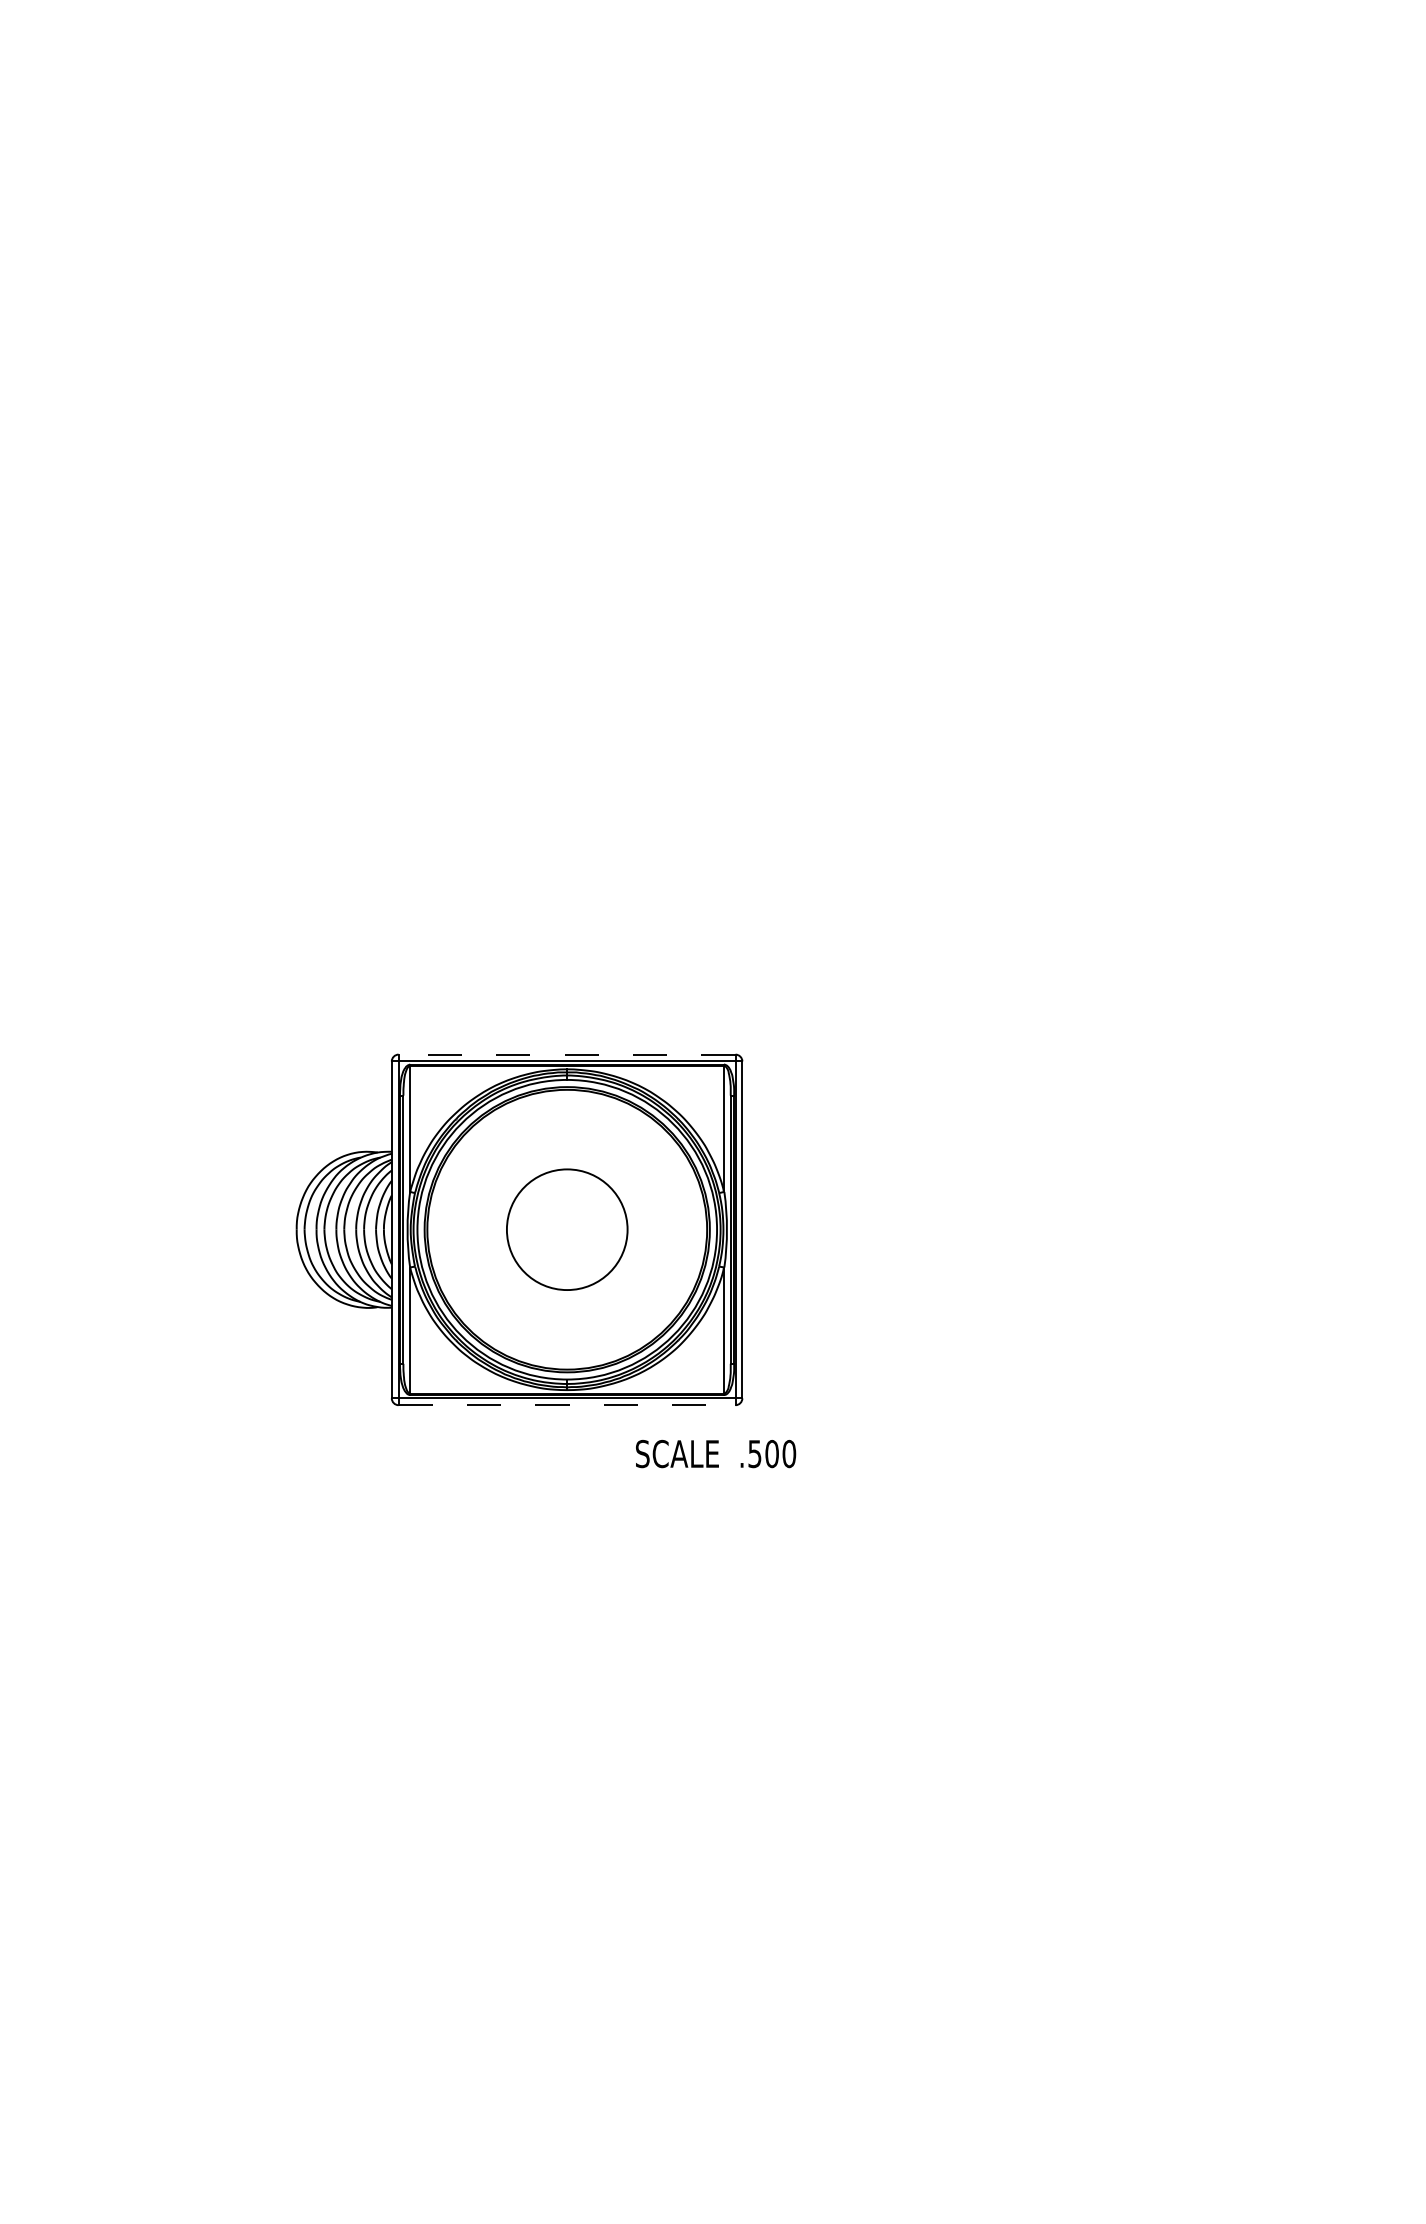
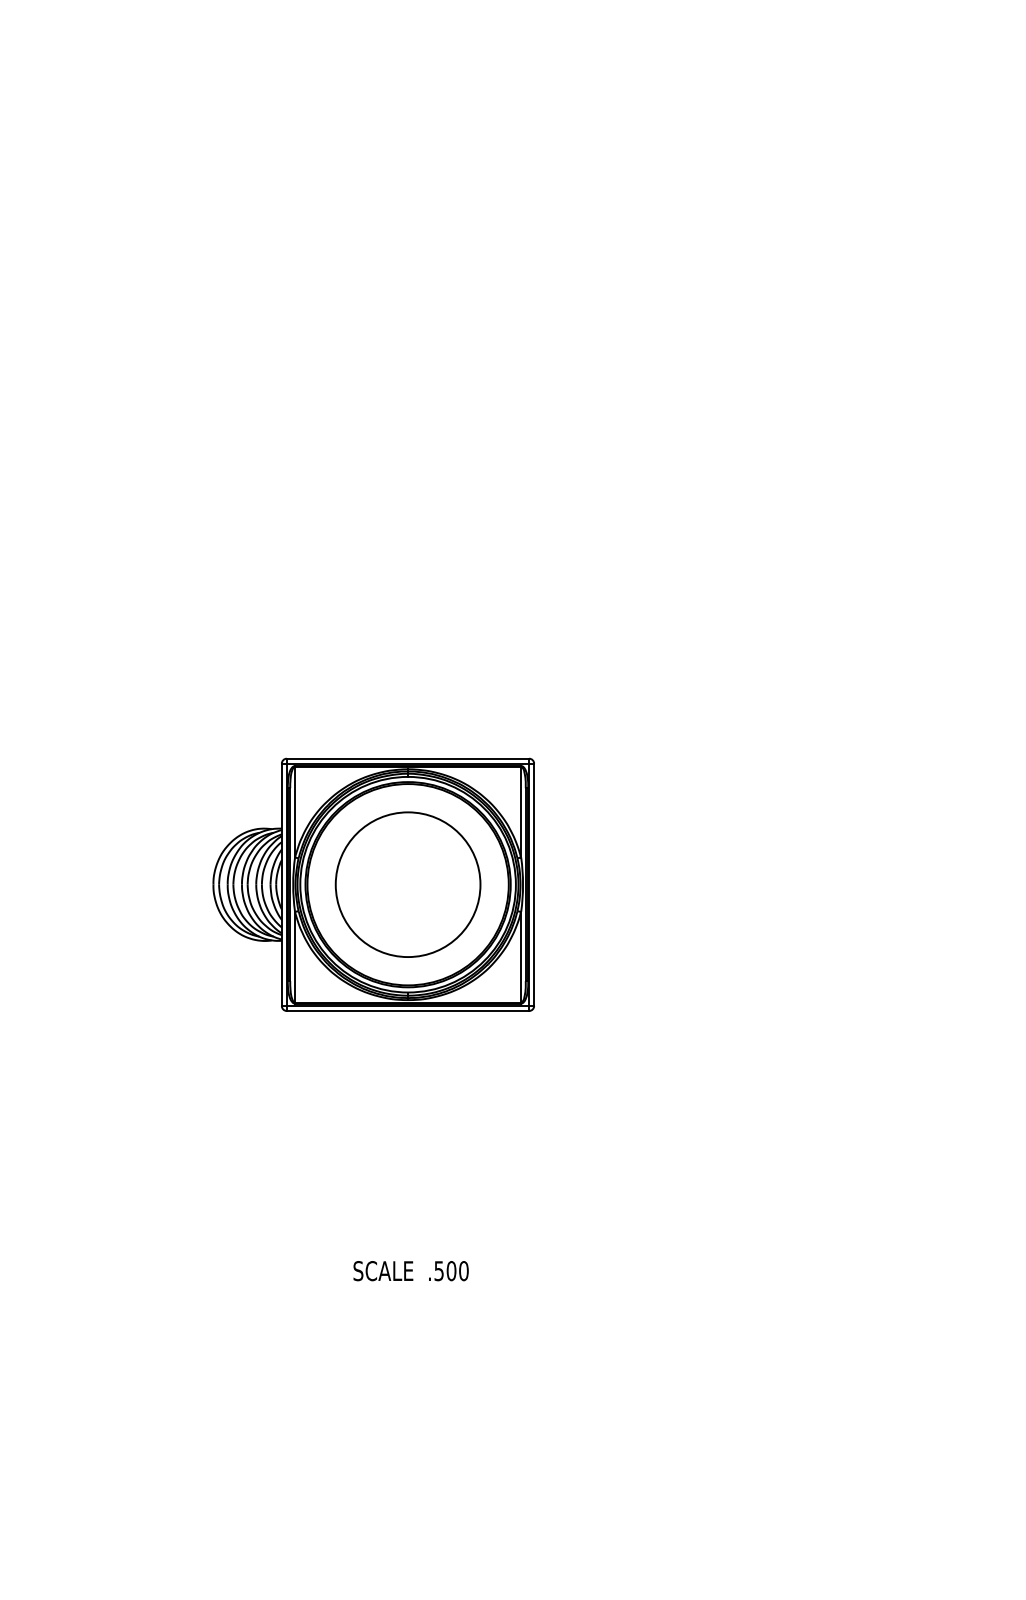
line: (566, 1054) -> (407, 758), dashed -> solid
circle: (566, 1229) -> (407, 884), size x1.67
line: (567, 1404) -> (408, 1010), dashed -> solid
text: (715, 1454) -> (410, 1271), moved

